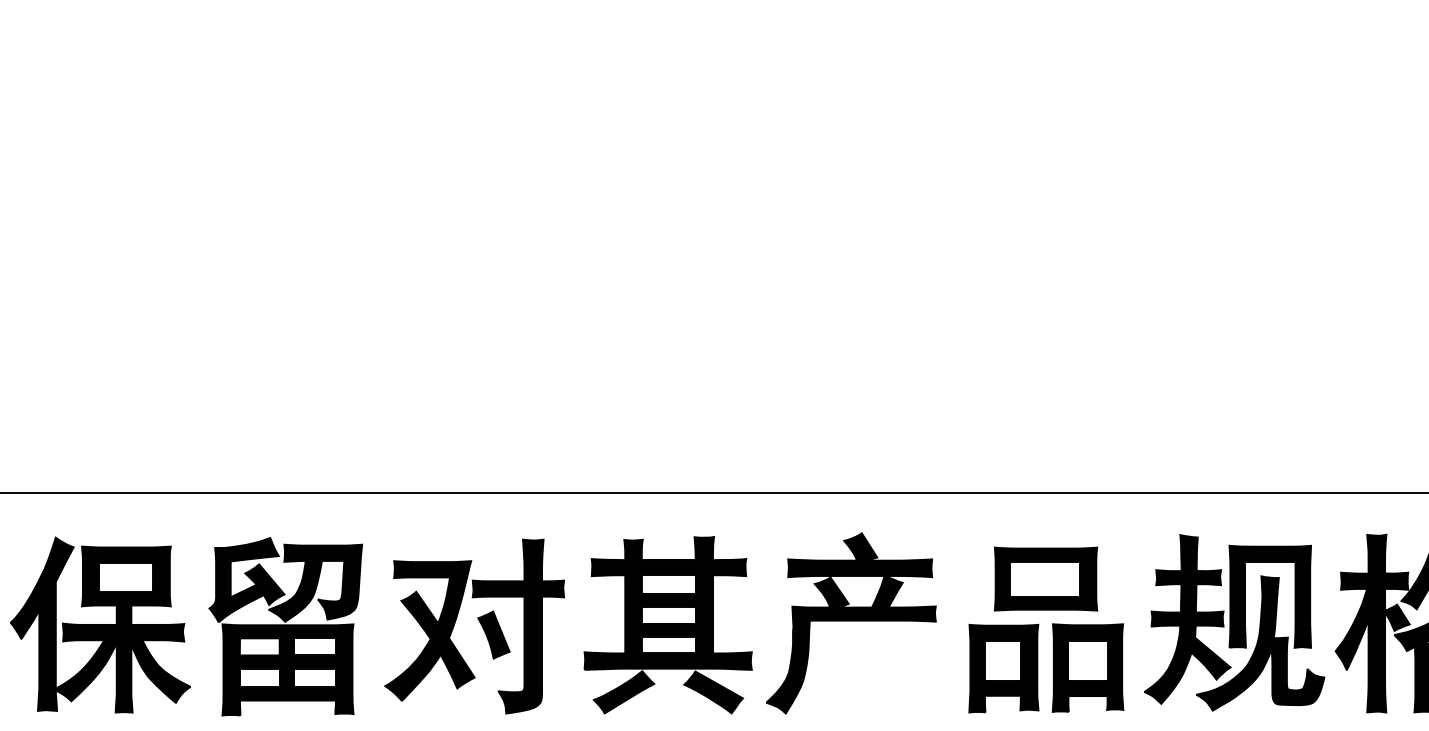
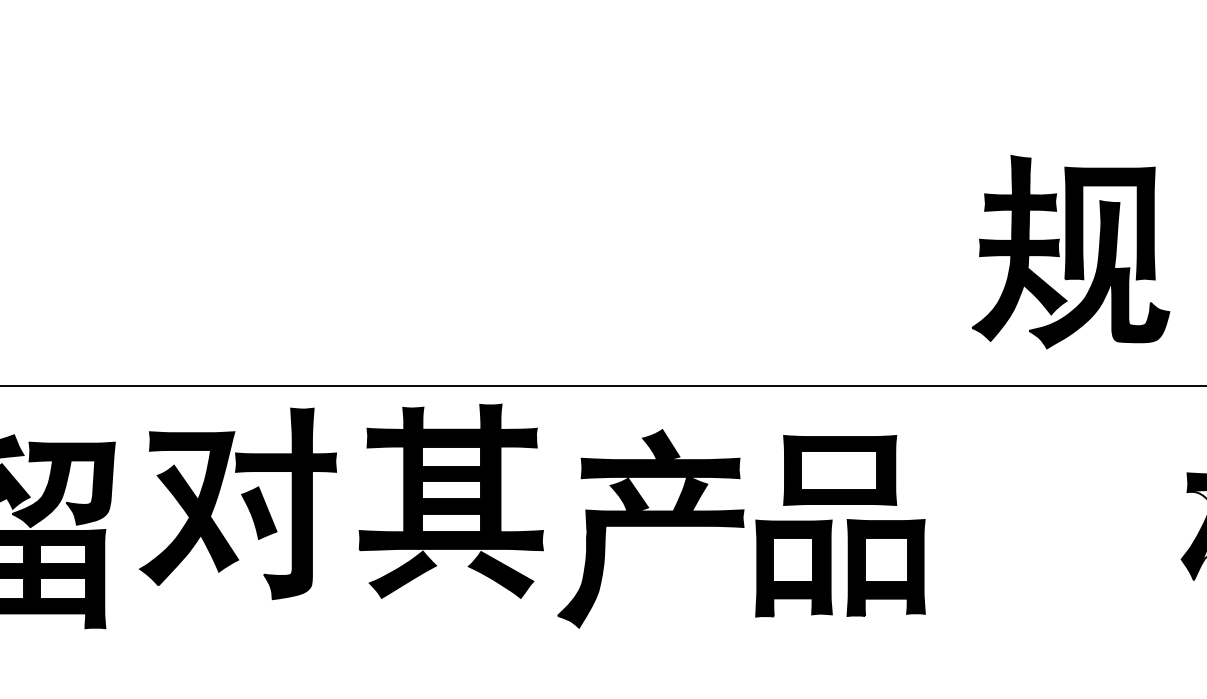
part: (1234, 622) -> (1070, 251), moved
part: (480, 624) -> (244, 501), moved
part: (667, 625) -> (450, 501), moved
part: (1046, 629) -> (840, 525), moved

